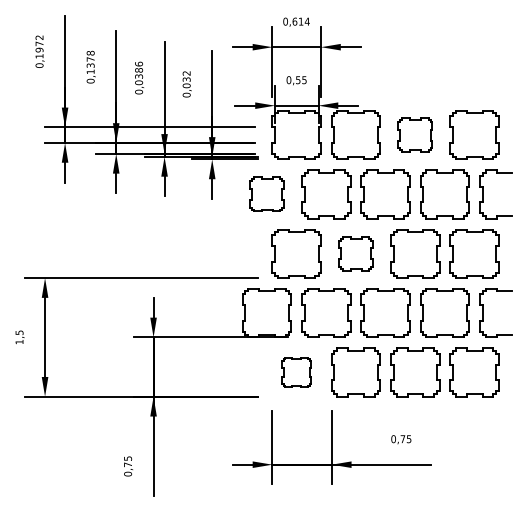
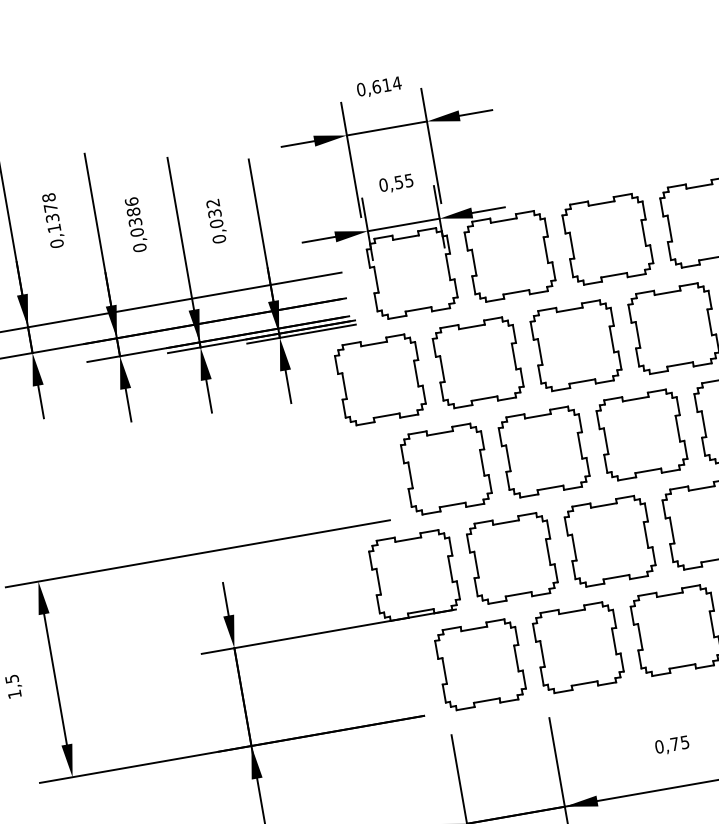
part: (415, 134) -> (607, 238), size x1.43
part: (266, 194) -> (379, 380), size x1.43
part: (355, 253) -> (543, 451), size x1.43
part: (296, 372) -> (480, 664), size x1.67

